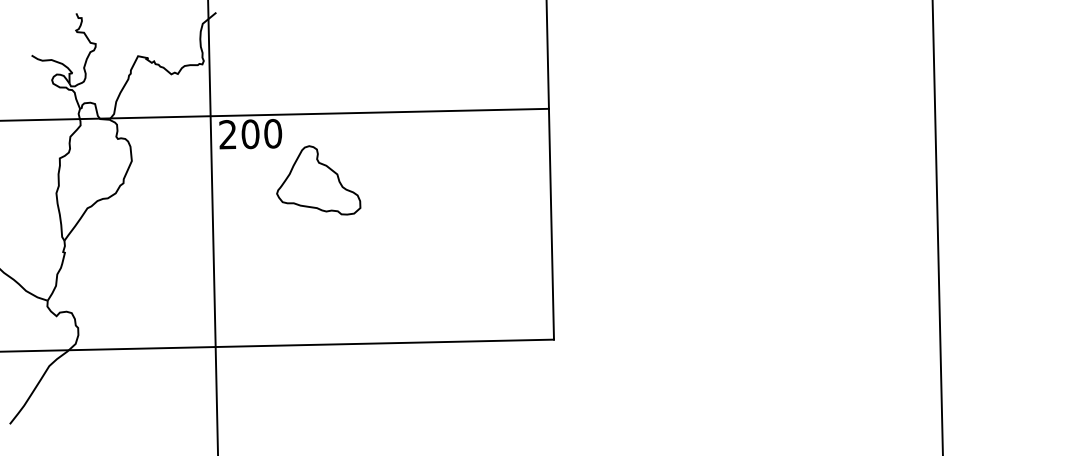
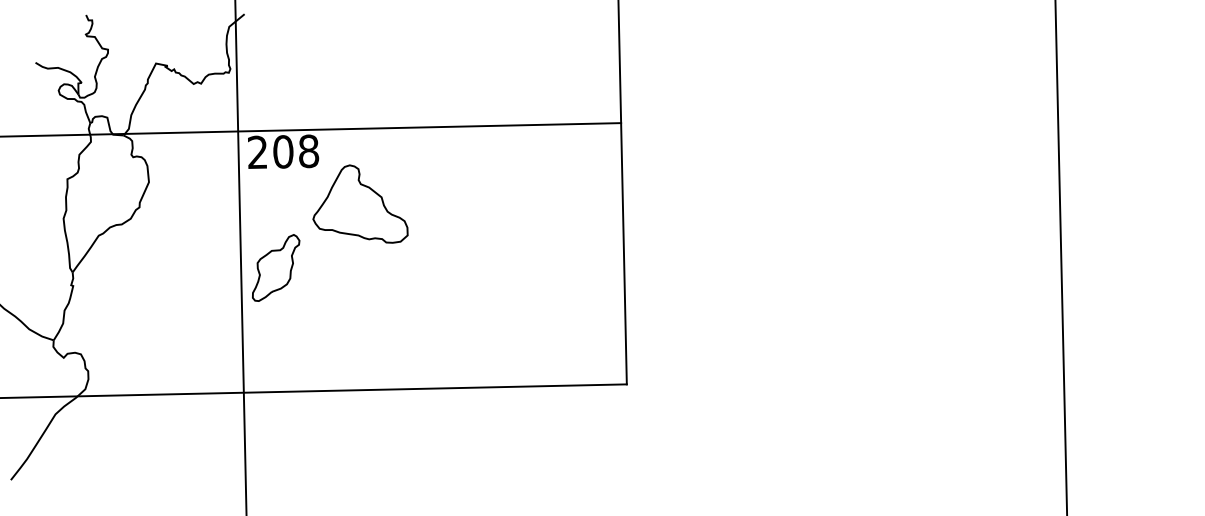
text: (272, 133) -> (308, 151), 200 -> 208
part: (244, 236) -> (276, 267), added

